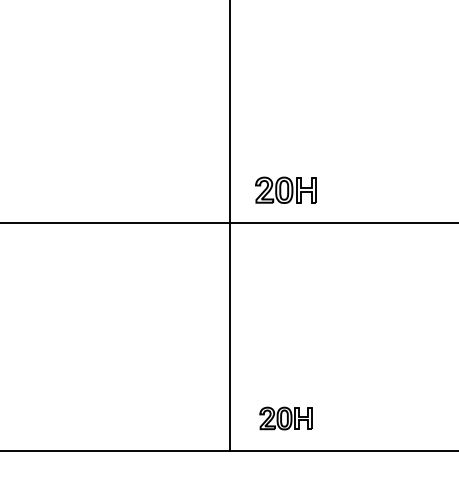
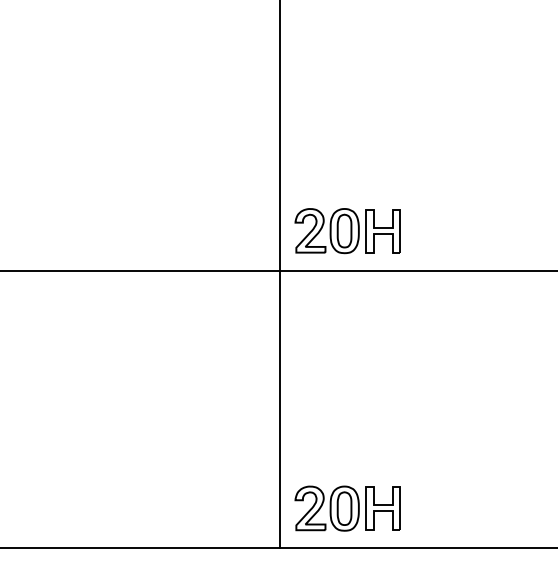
part: (285, 190) -> (347, 231), size x1.43
part: (285, 418) -> (347, 508), size x1.67

